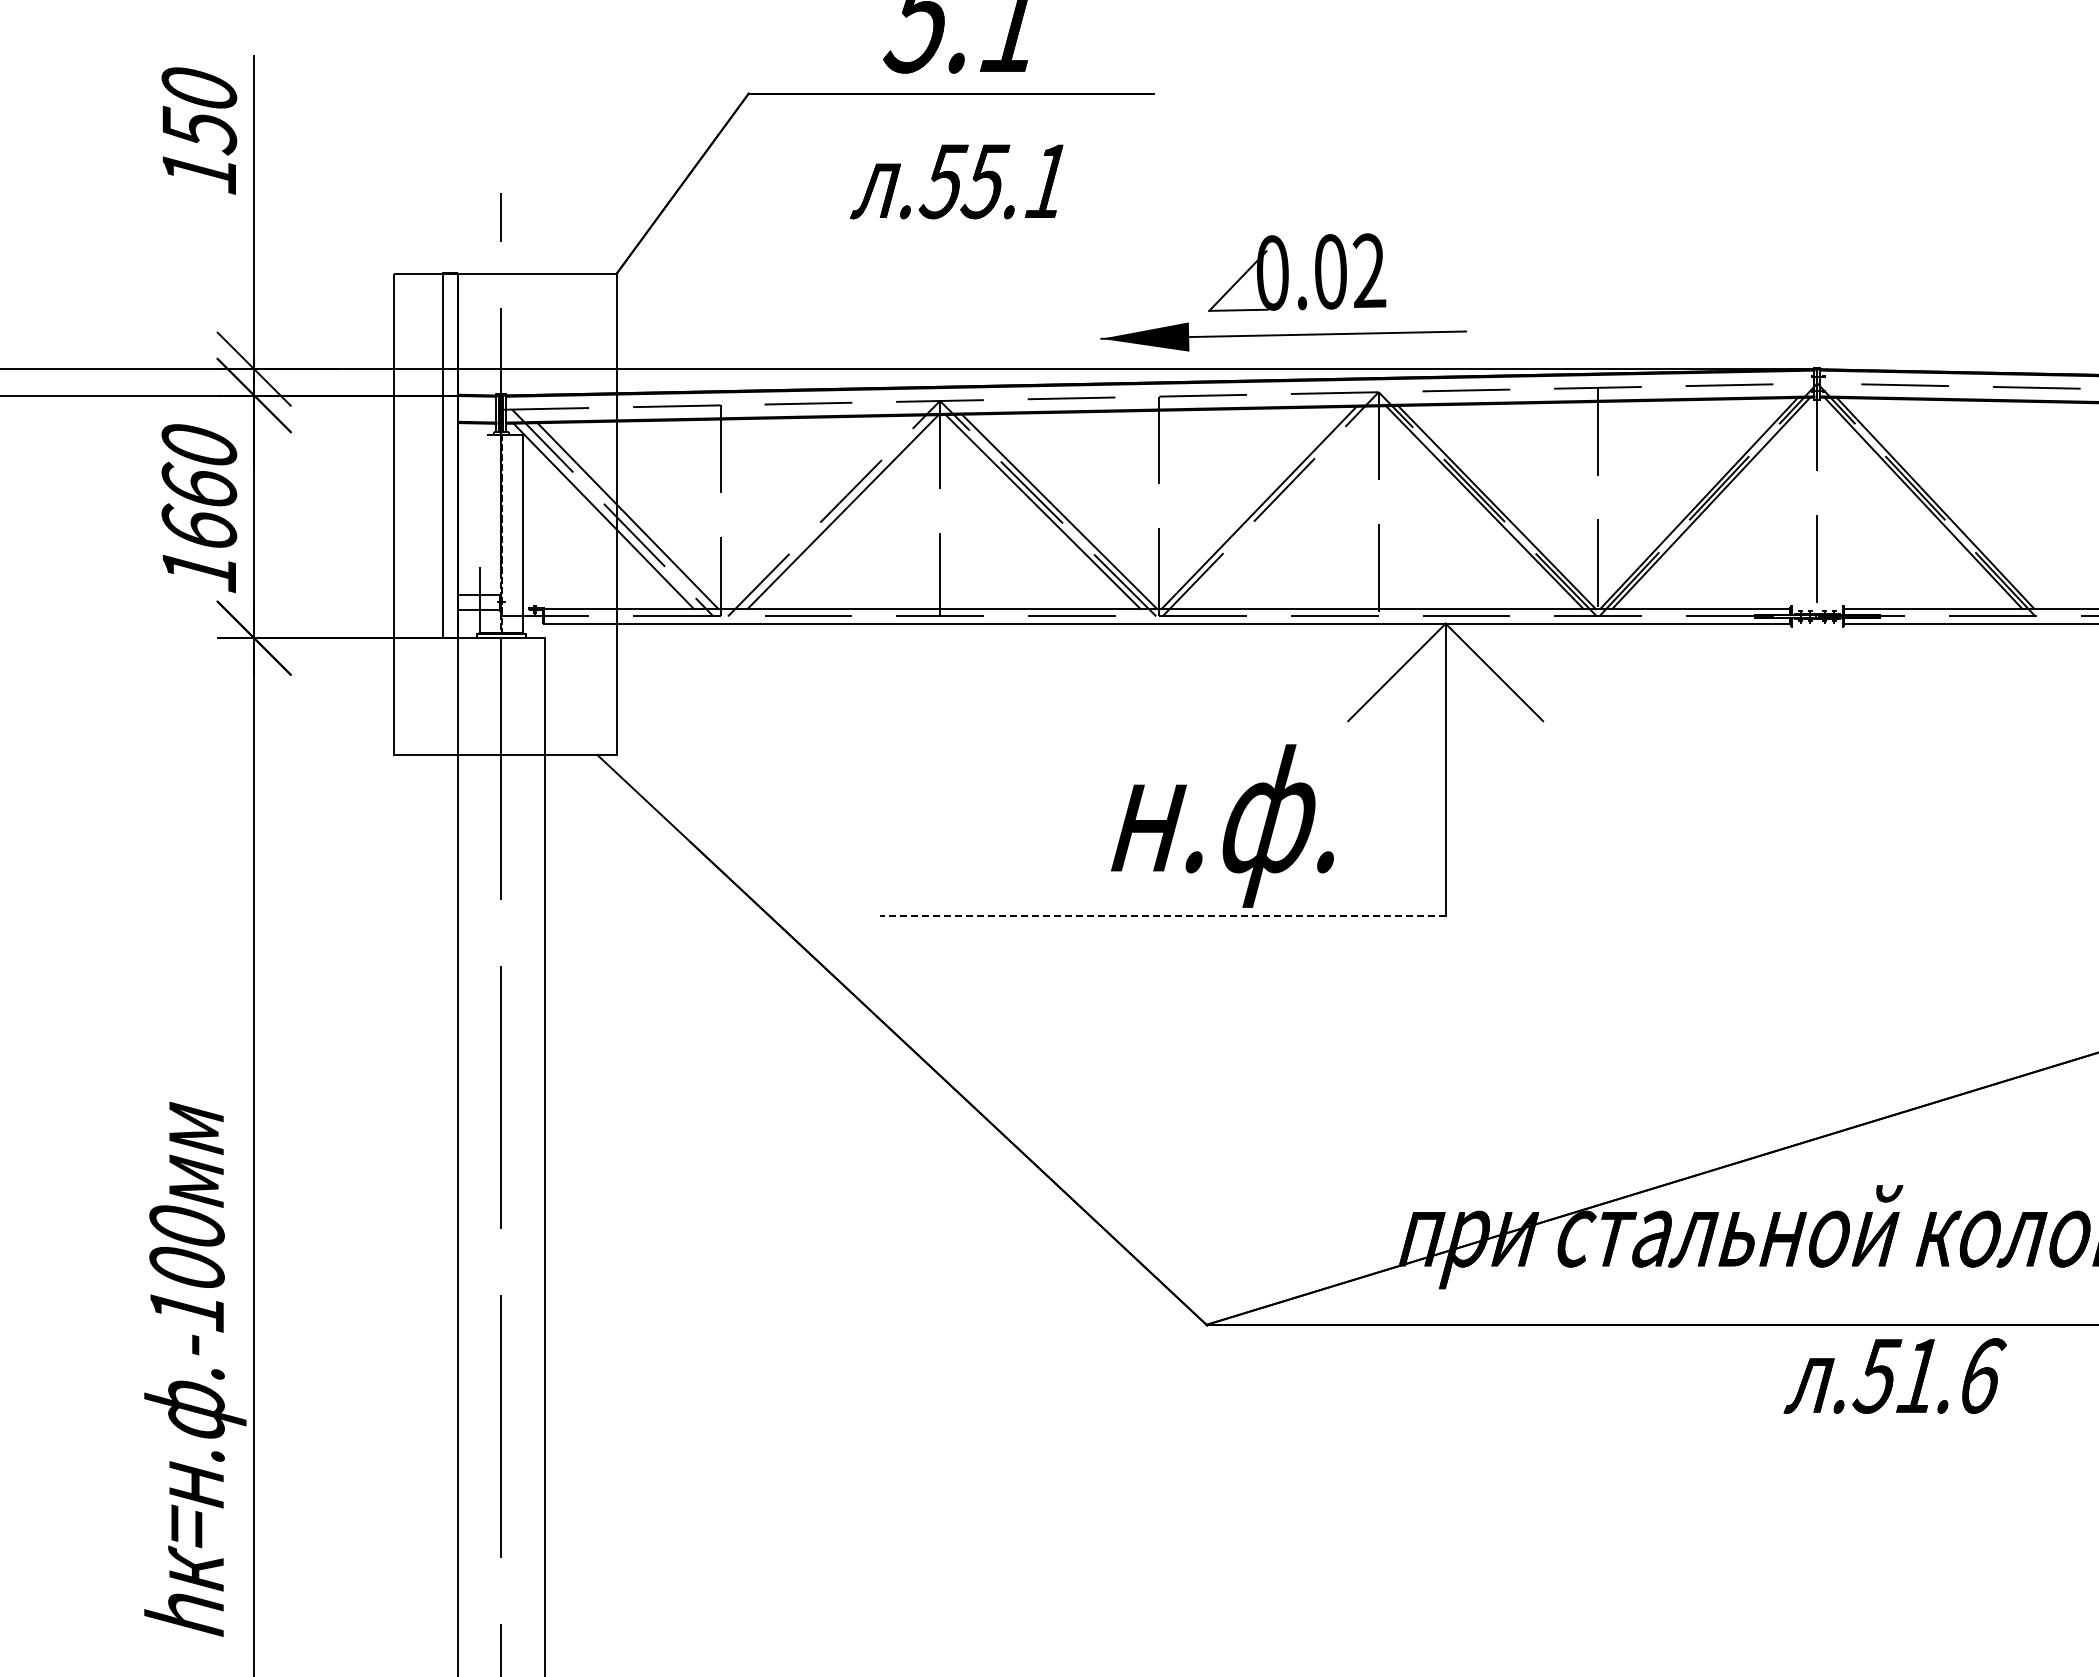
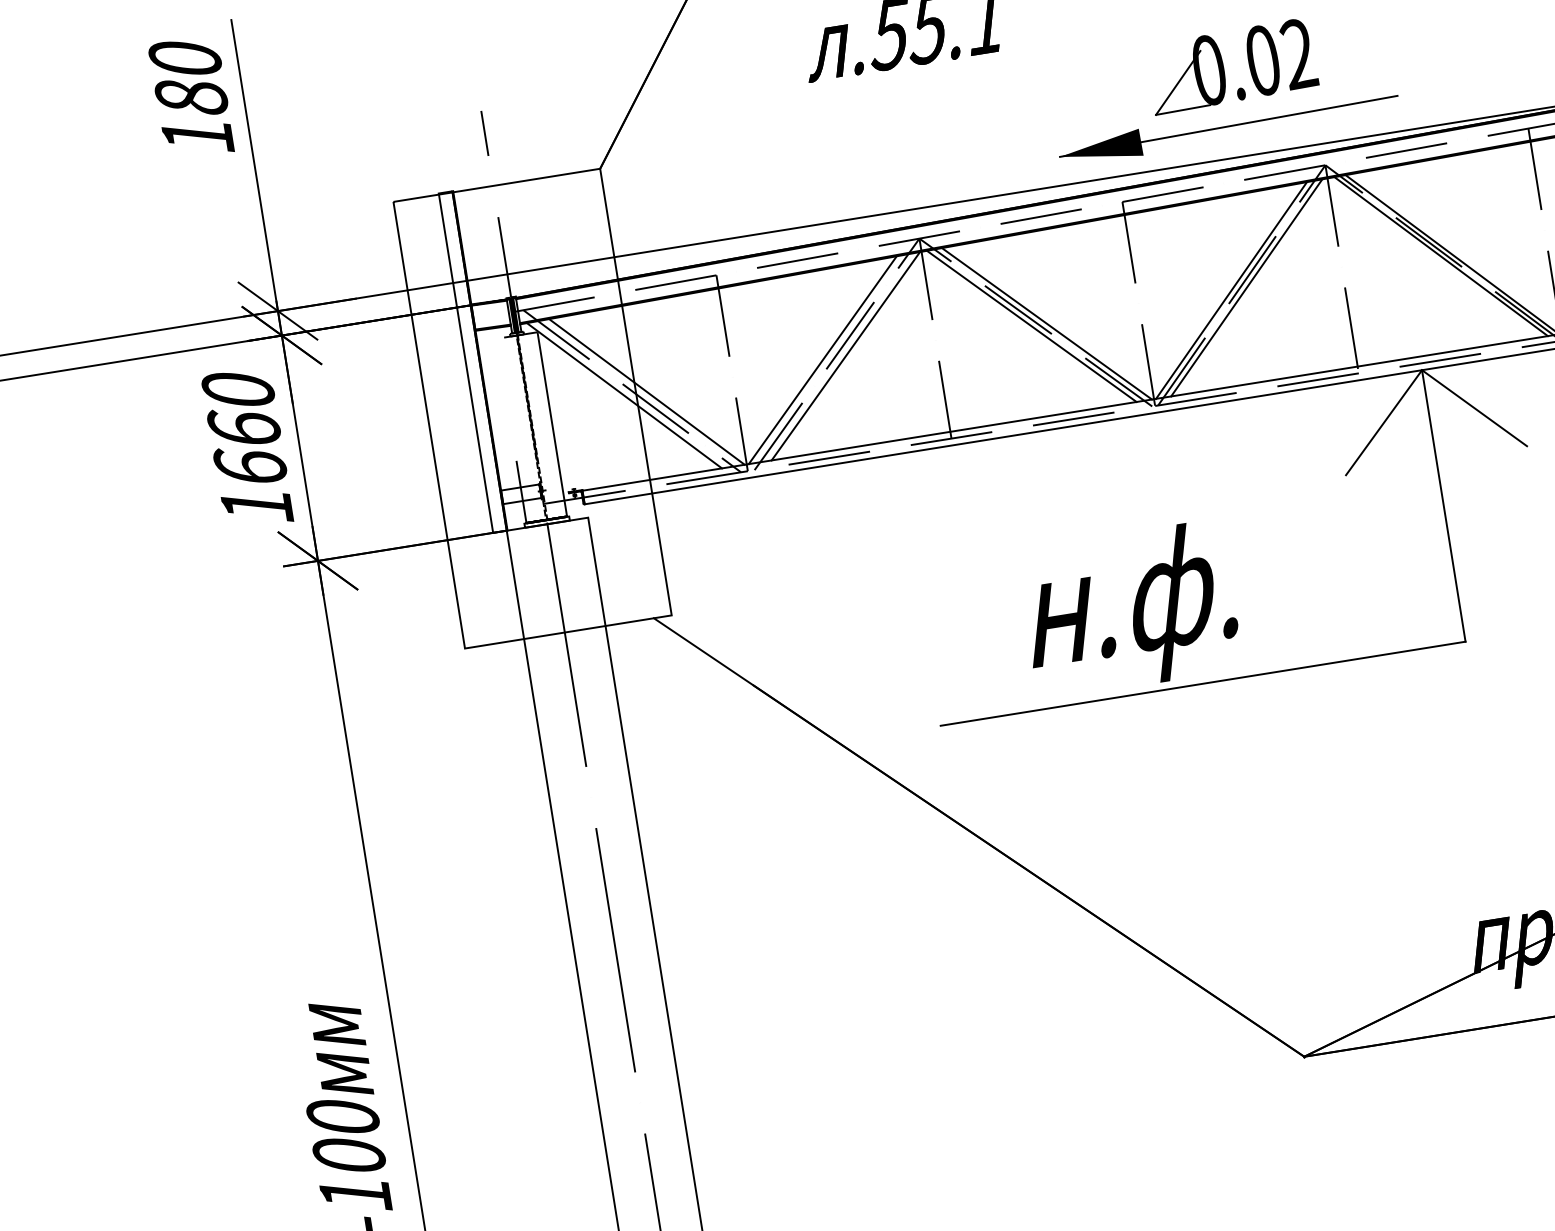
text: (199, 130) -> (191, 97), 150 -> 180
line: (1275, 507) -> (1246, 287), added
line: (817, 512) -> (822, 360), added
text: (1222, 825) -> (1129, 609), moved
line: (1163, 916) -> (1203, 684), dashed -> solid

